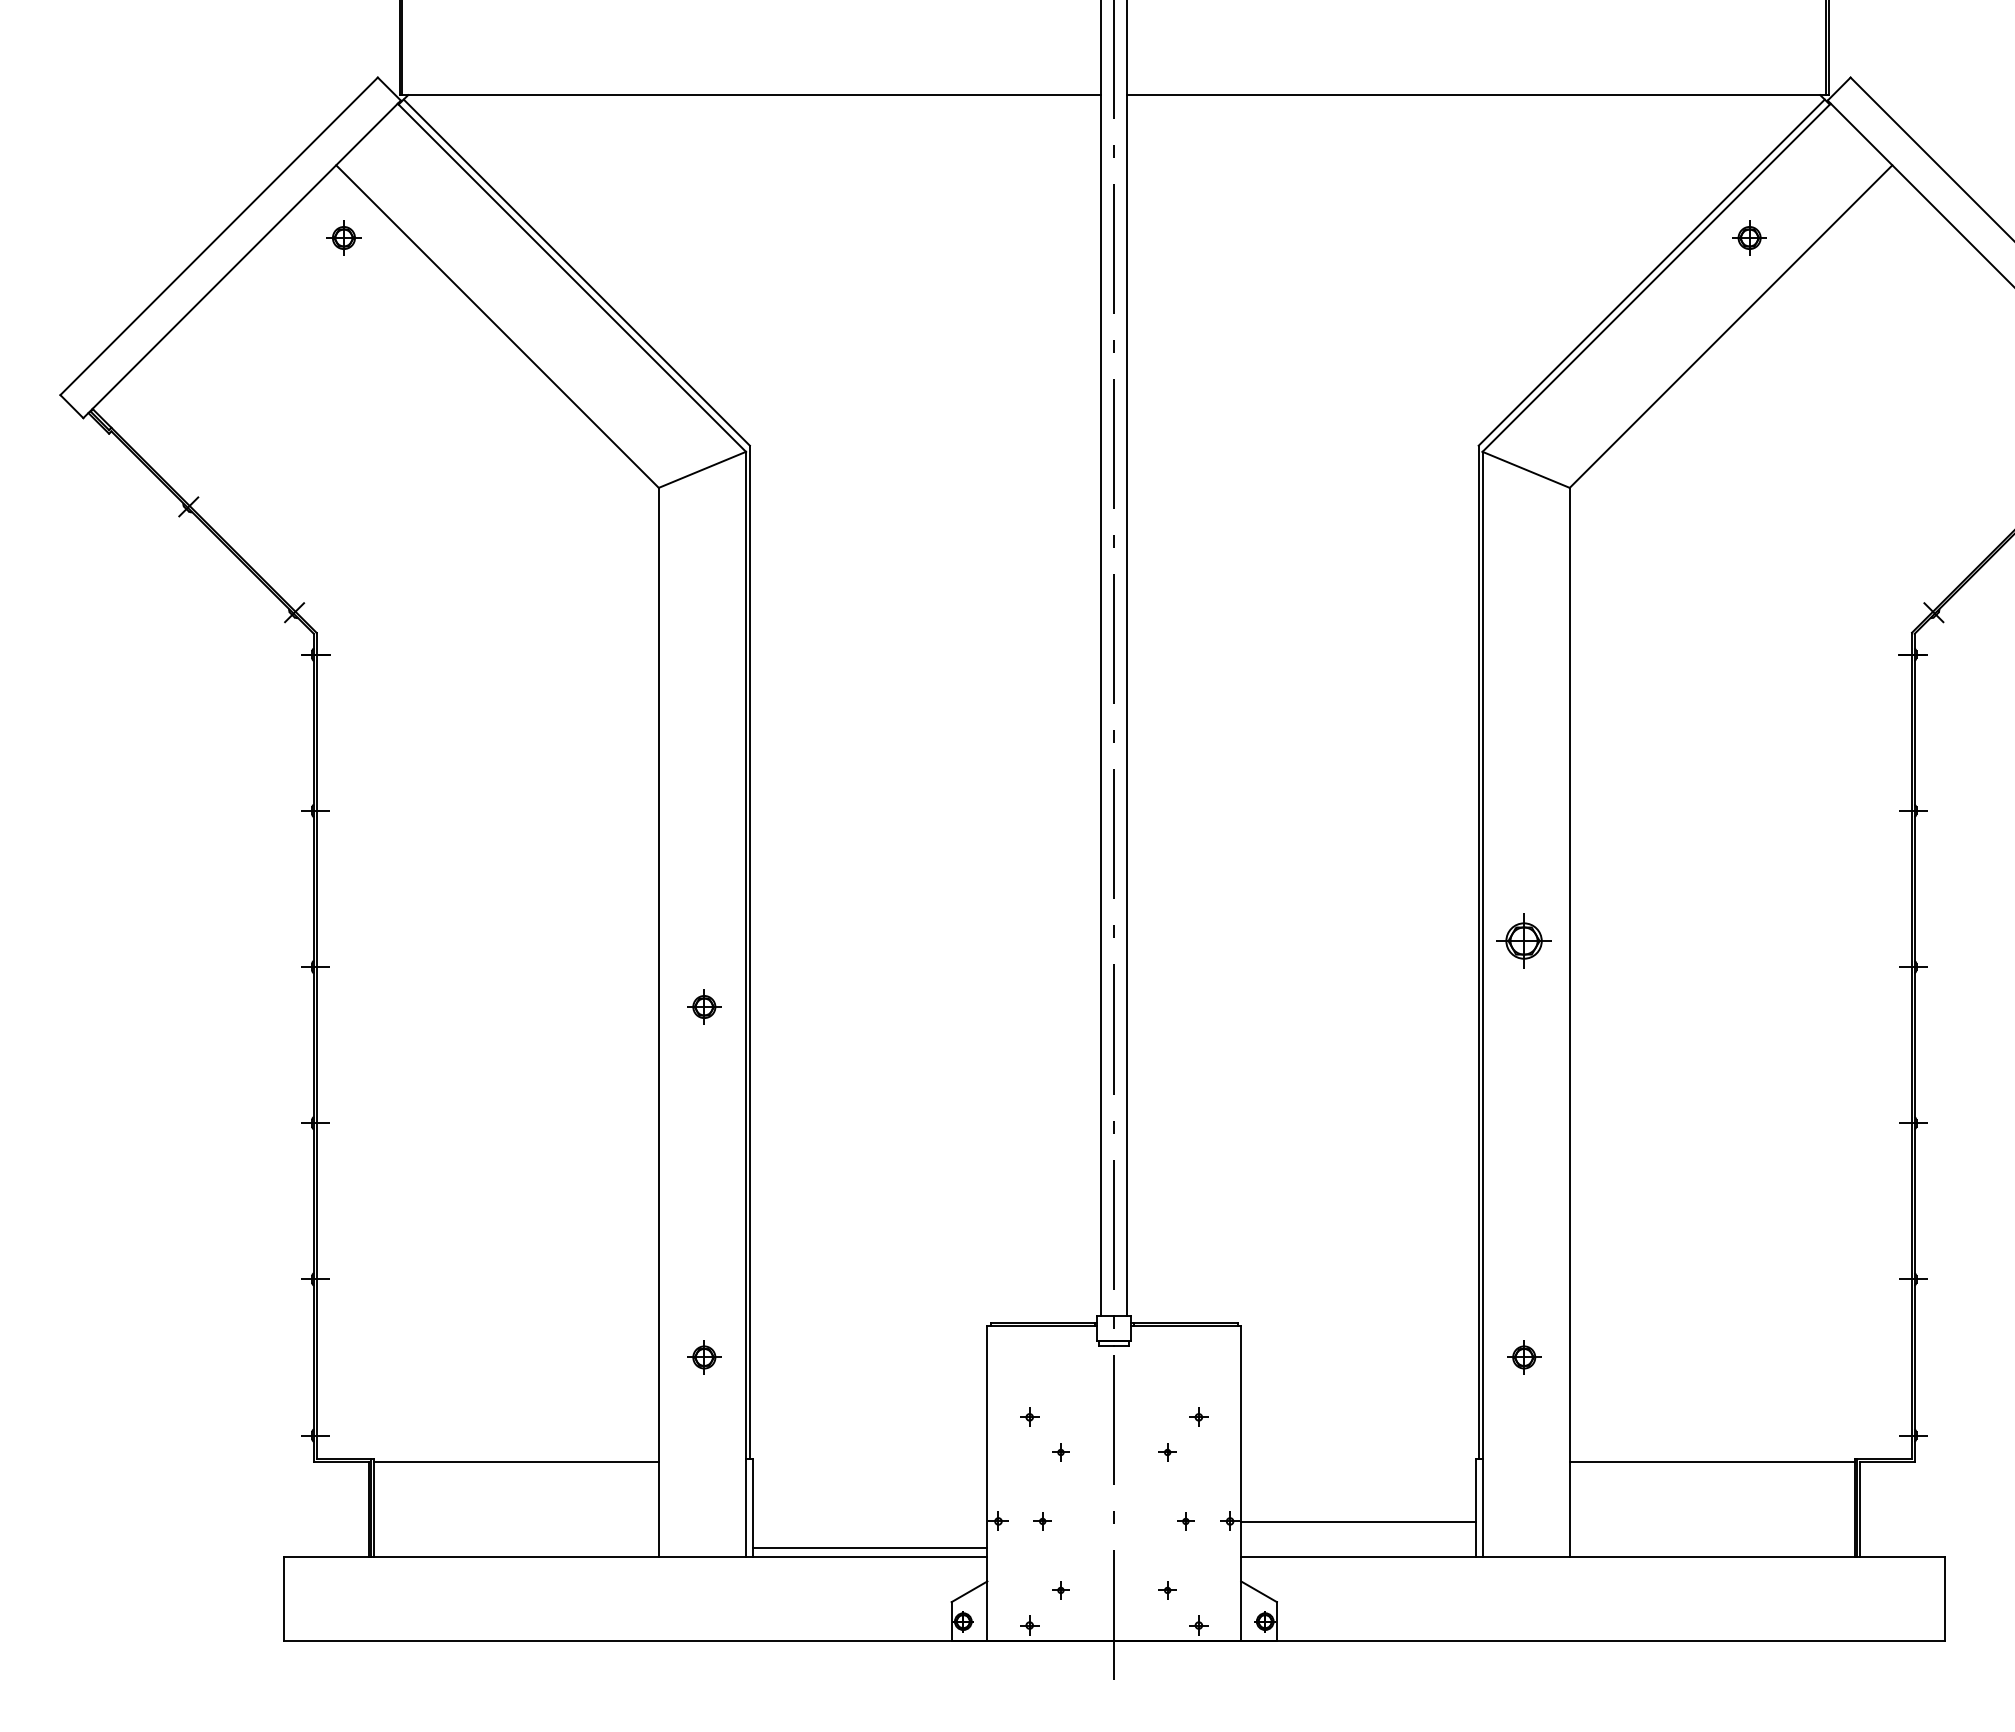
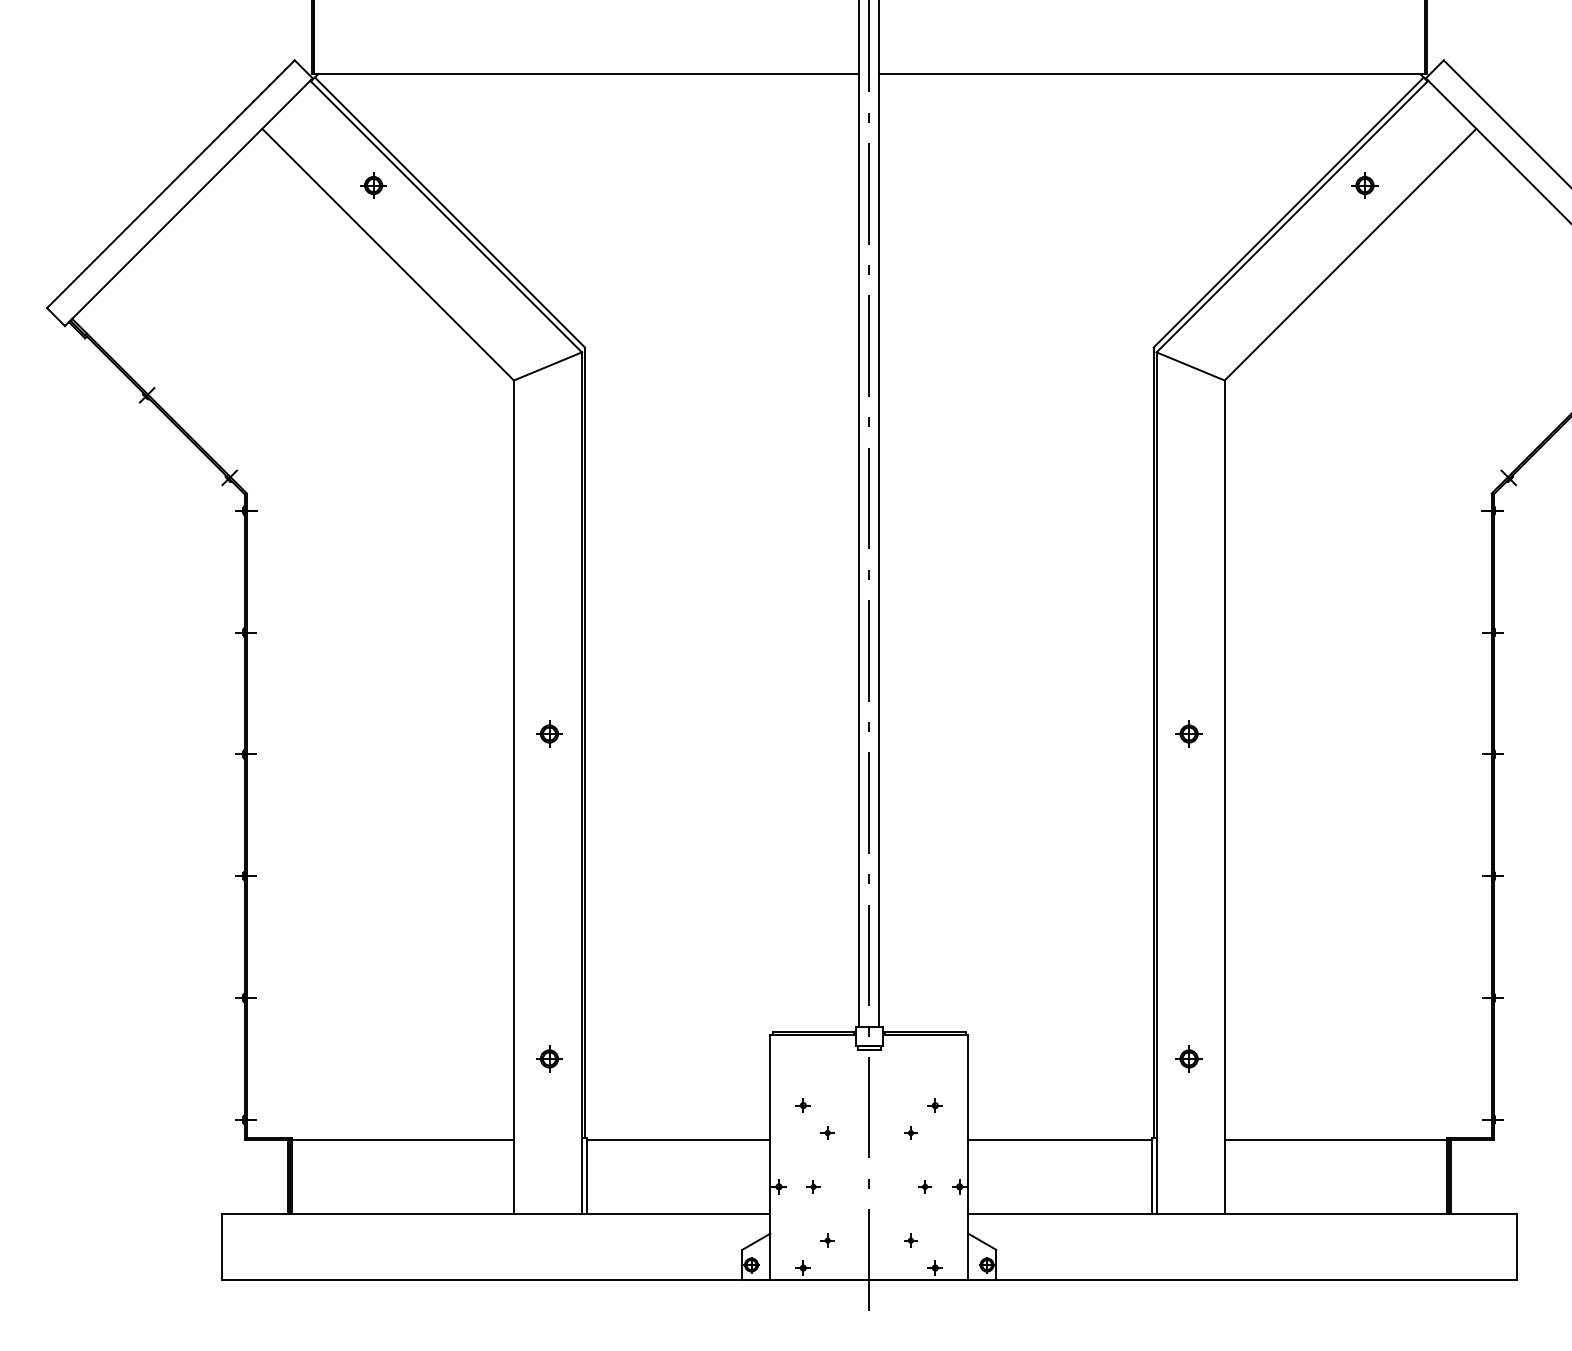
part: (343, 237) -> (373, 185), moved
part: (1524, 940) -> (1189, 733), size x0.62
part: (704, 1006) -> (549, 733), moved
line: (1358, 1521) -> (1059, 1140), moved
line: (869, 1547) -> (678, 1140), moved

